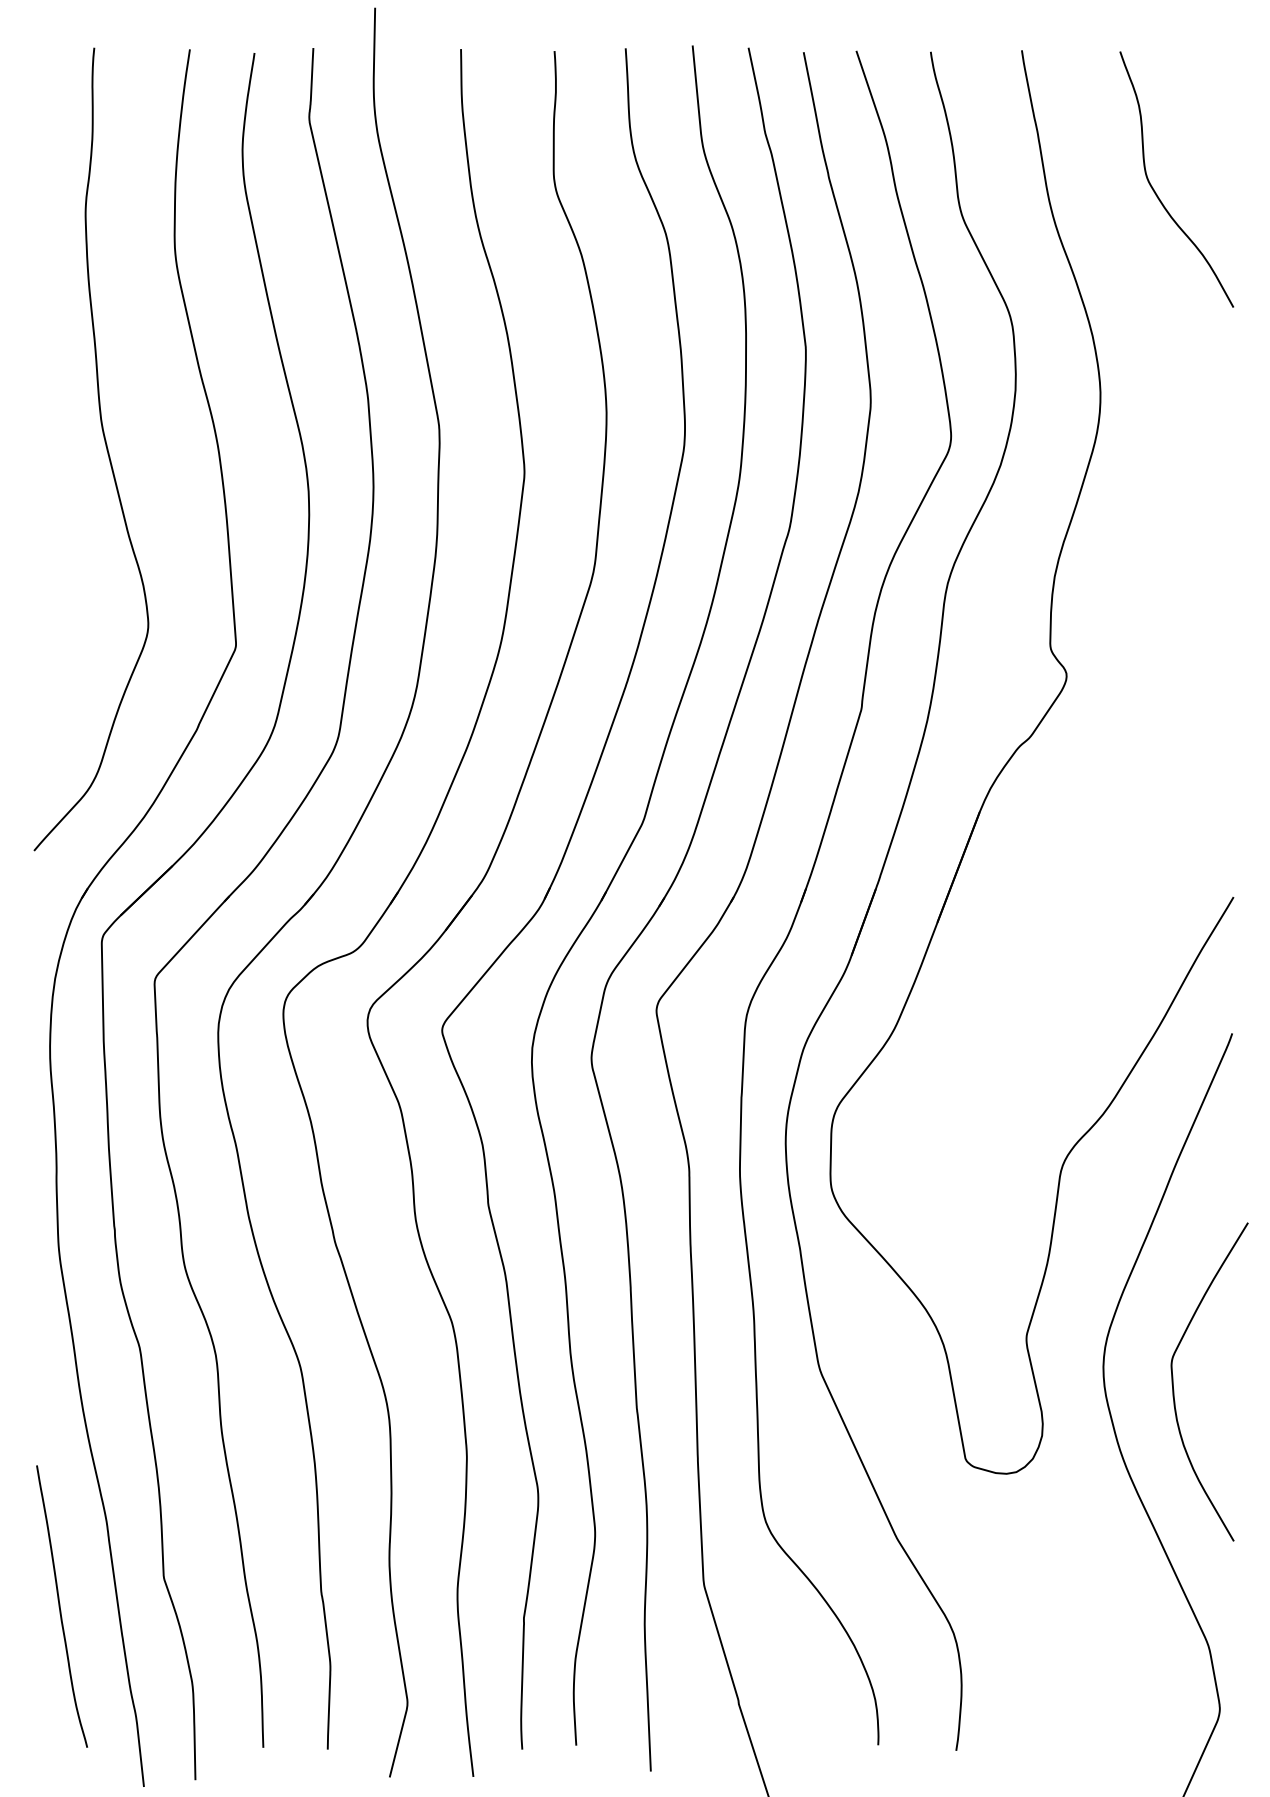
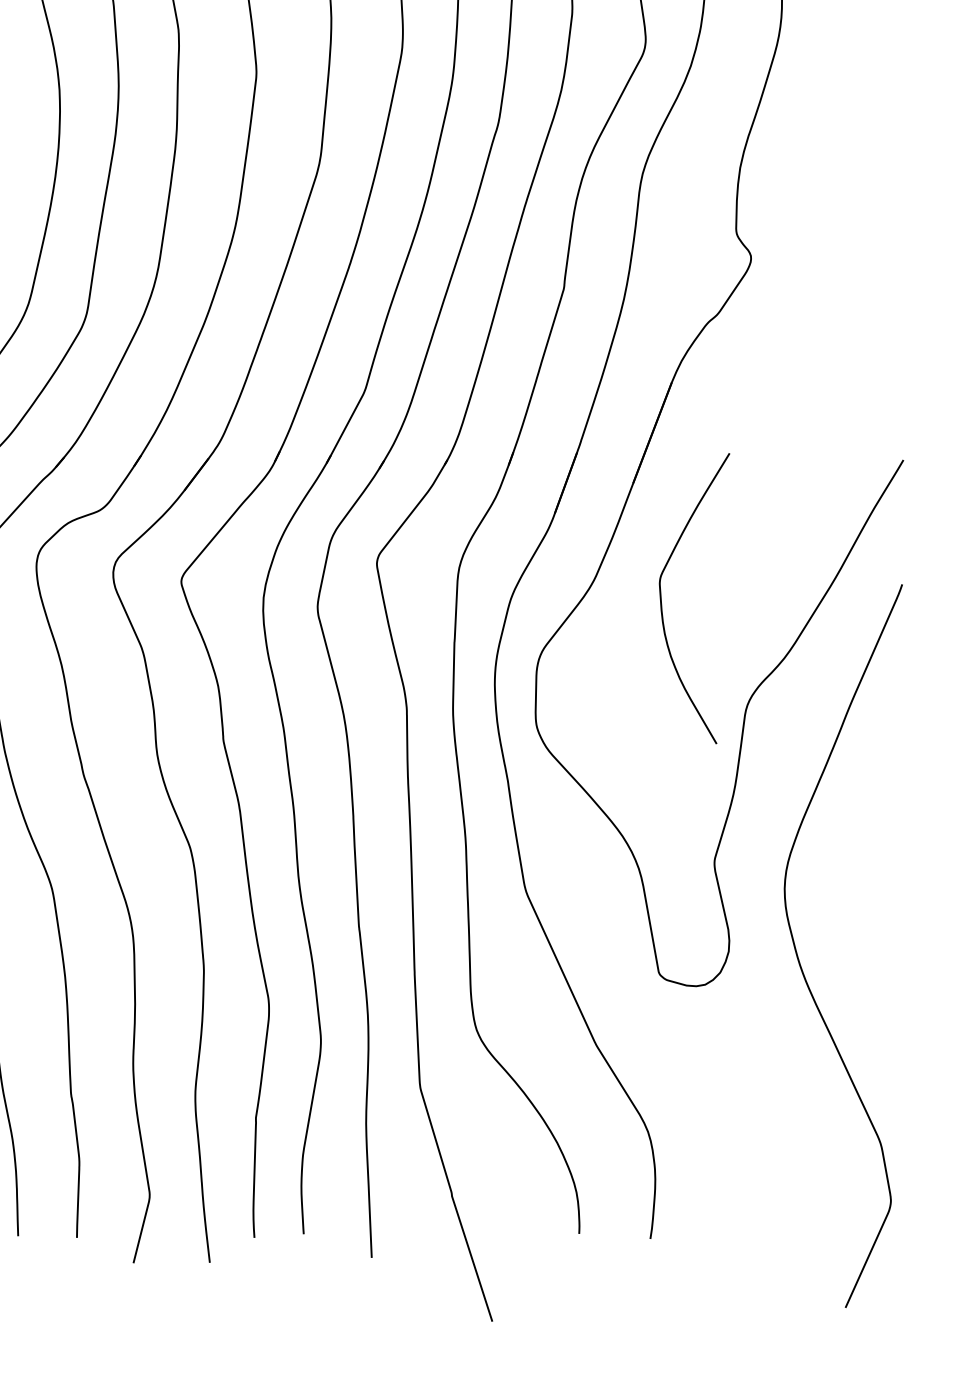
curve: (1173, 1381) -> (661, 598), moved

